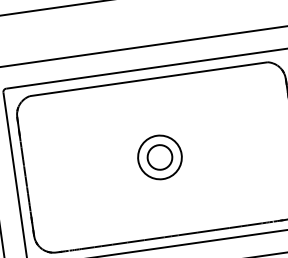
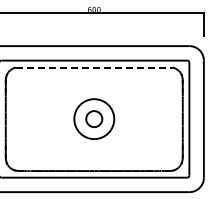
line: (149, 79) -> (94, 67), solid -> dashed
circle: (160, 156) -> (94, 118), size x1.4

